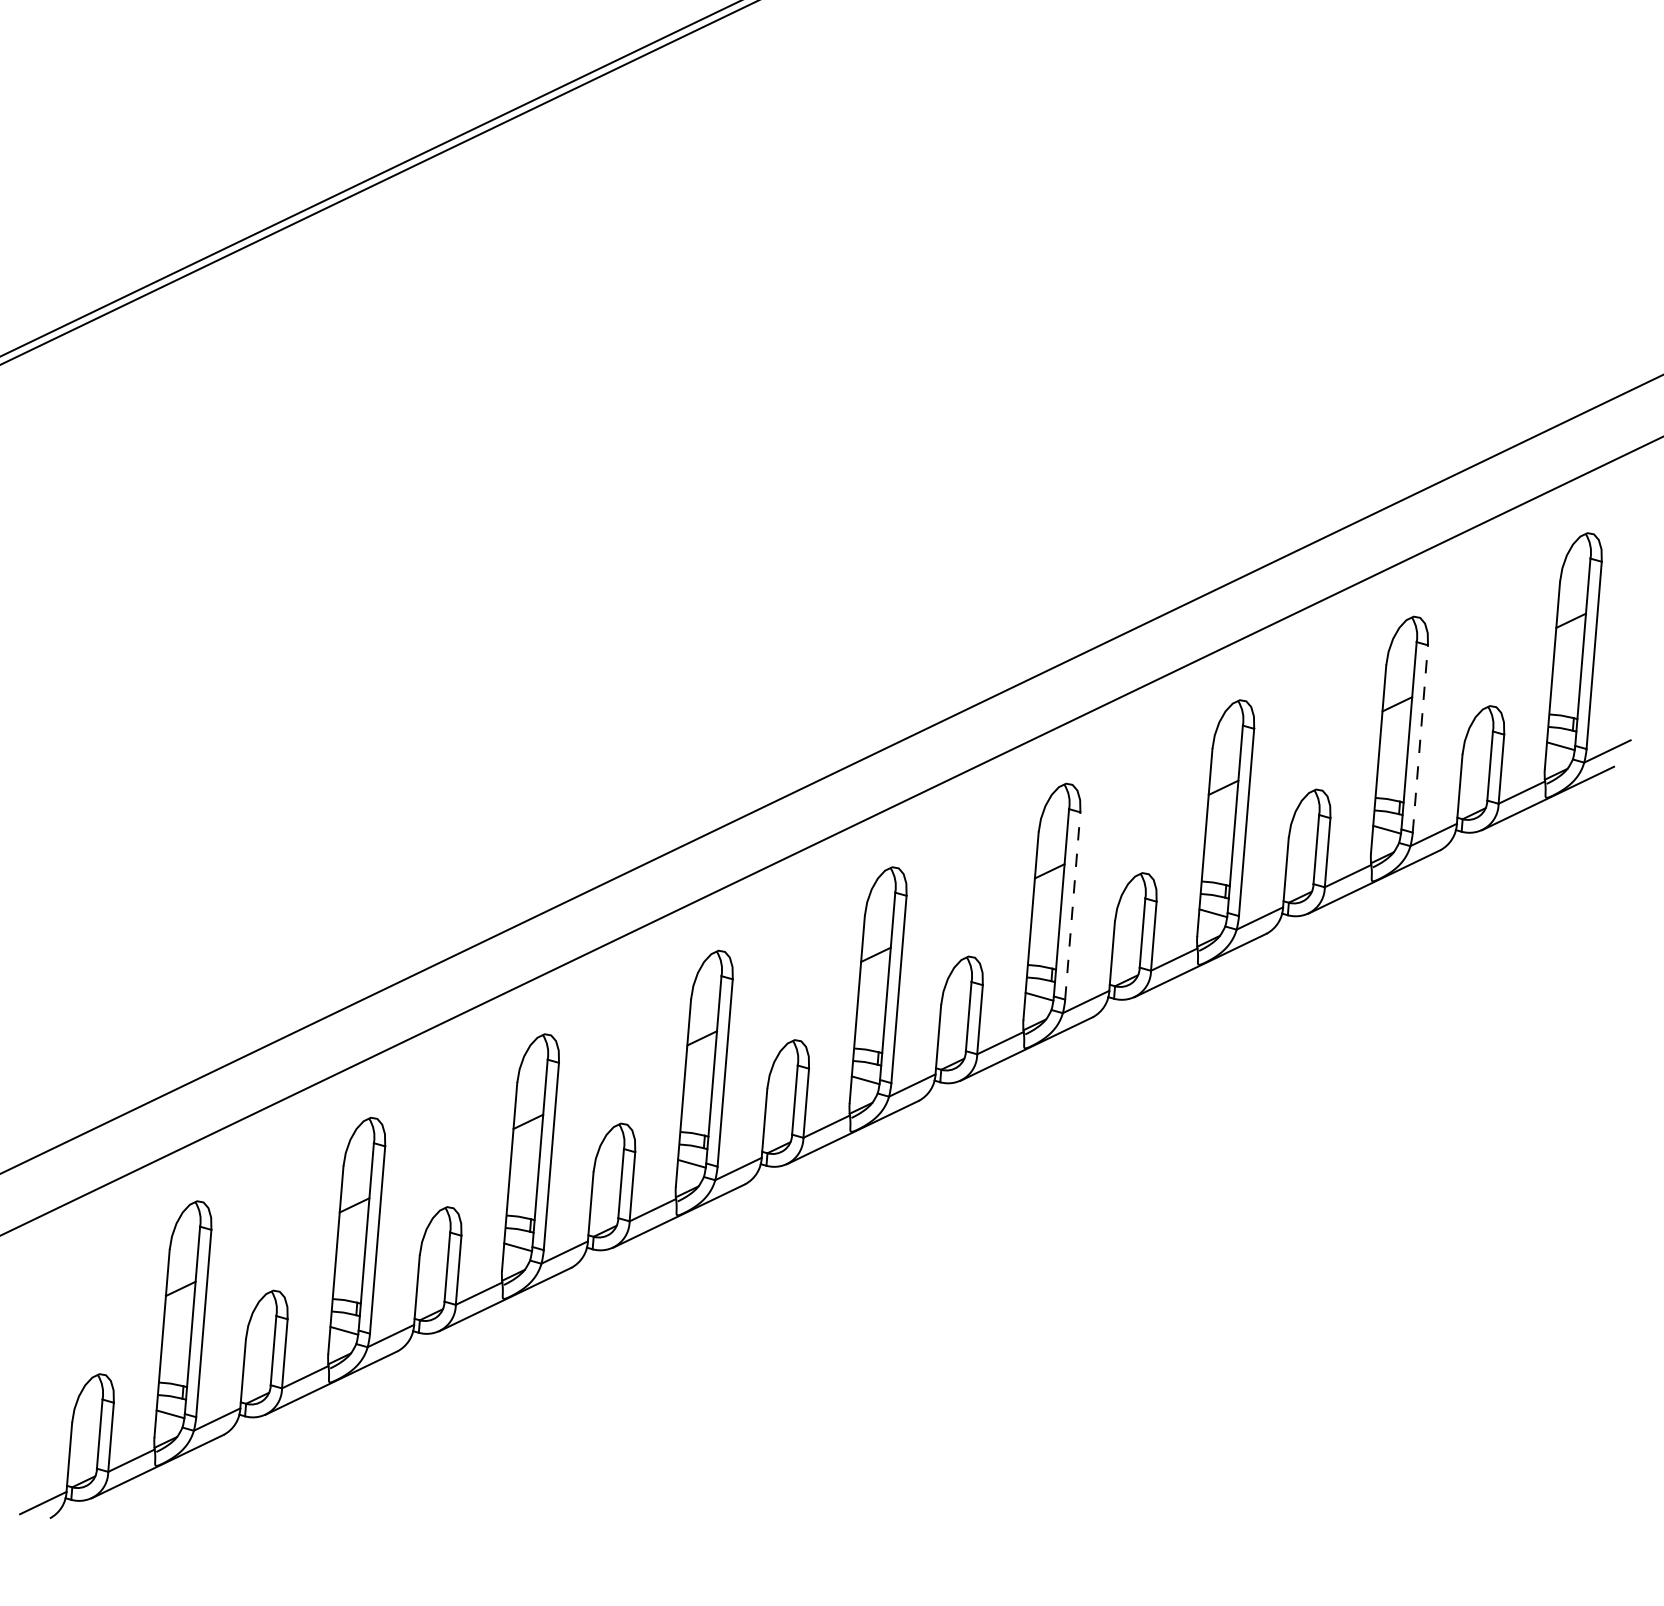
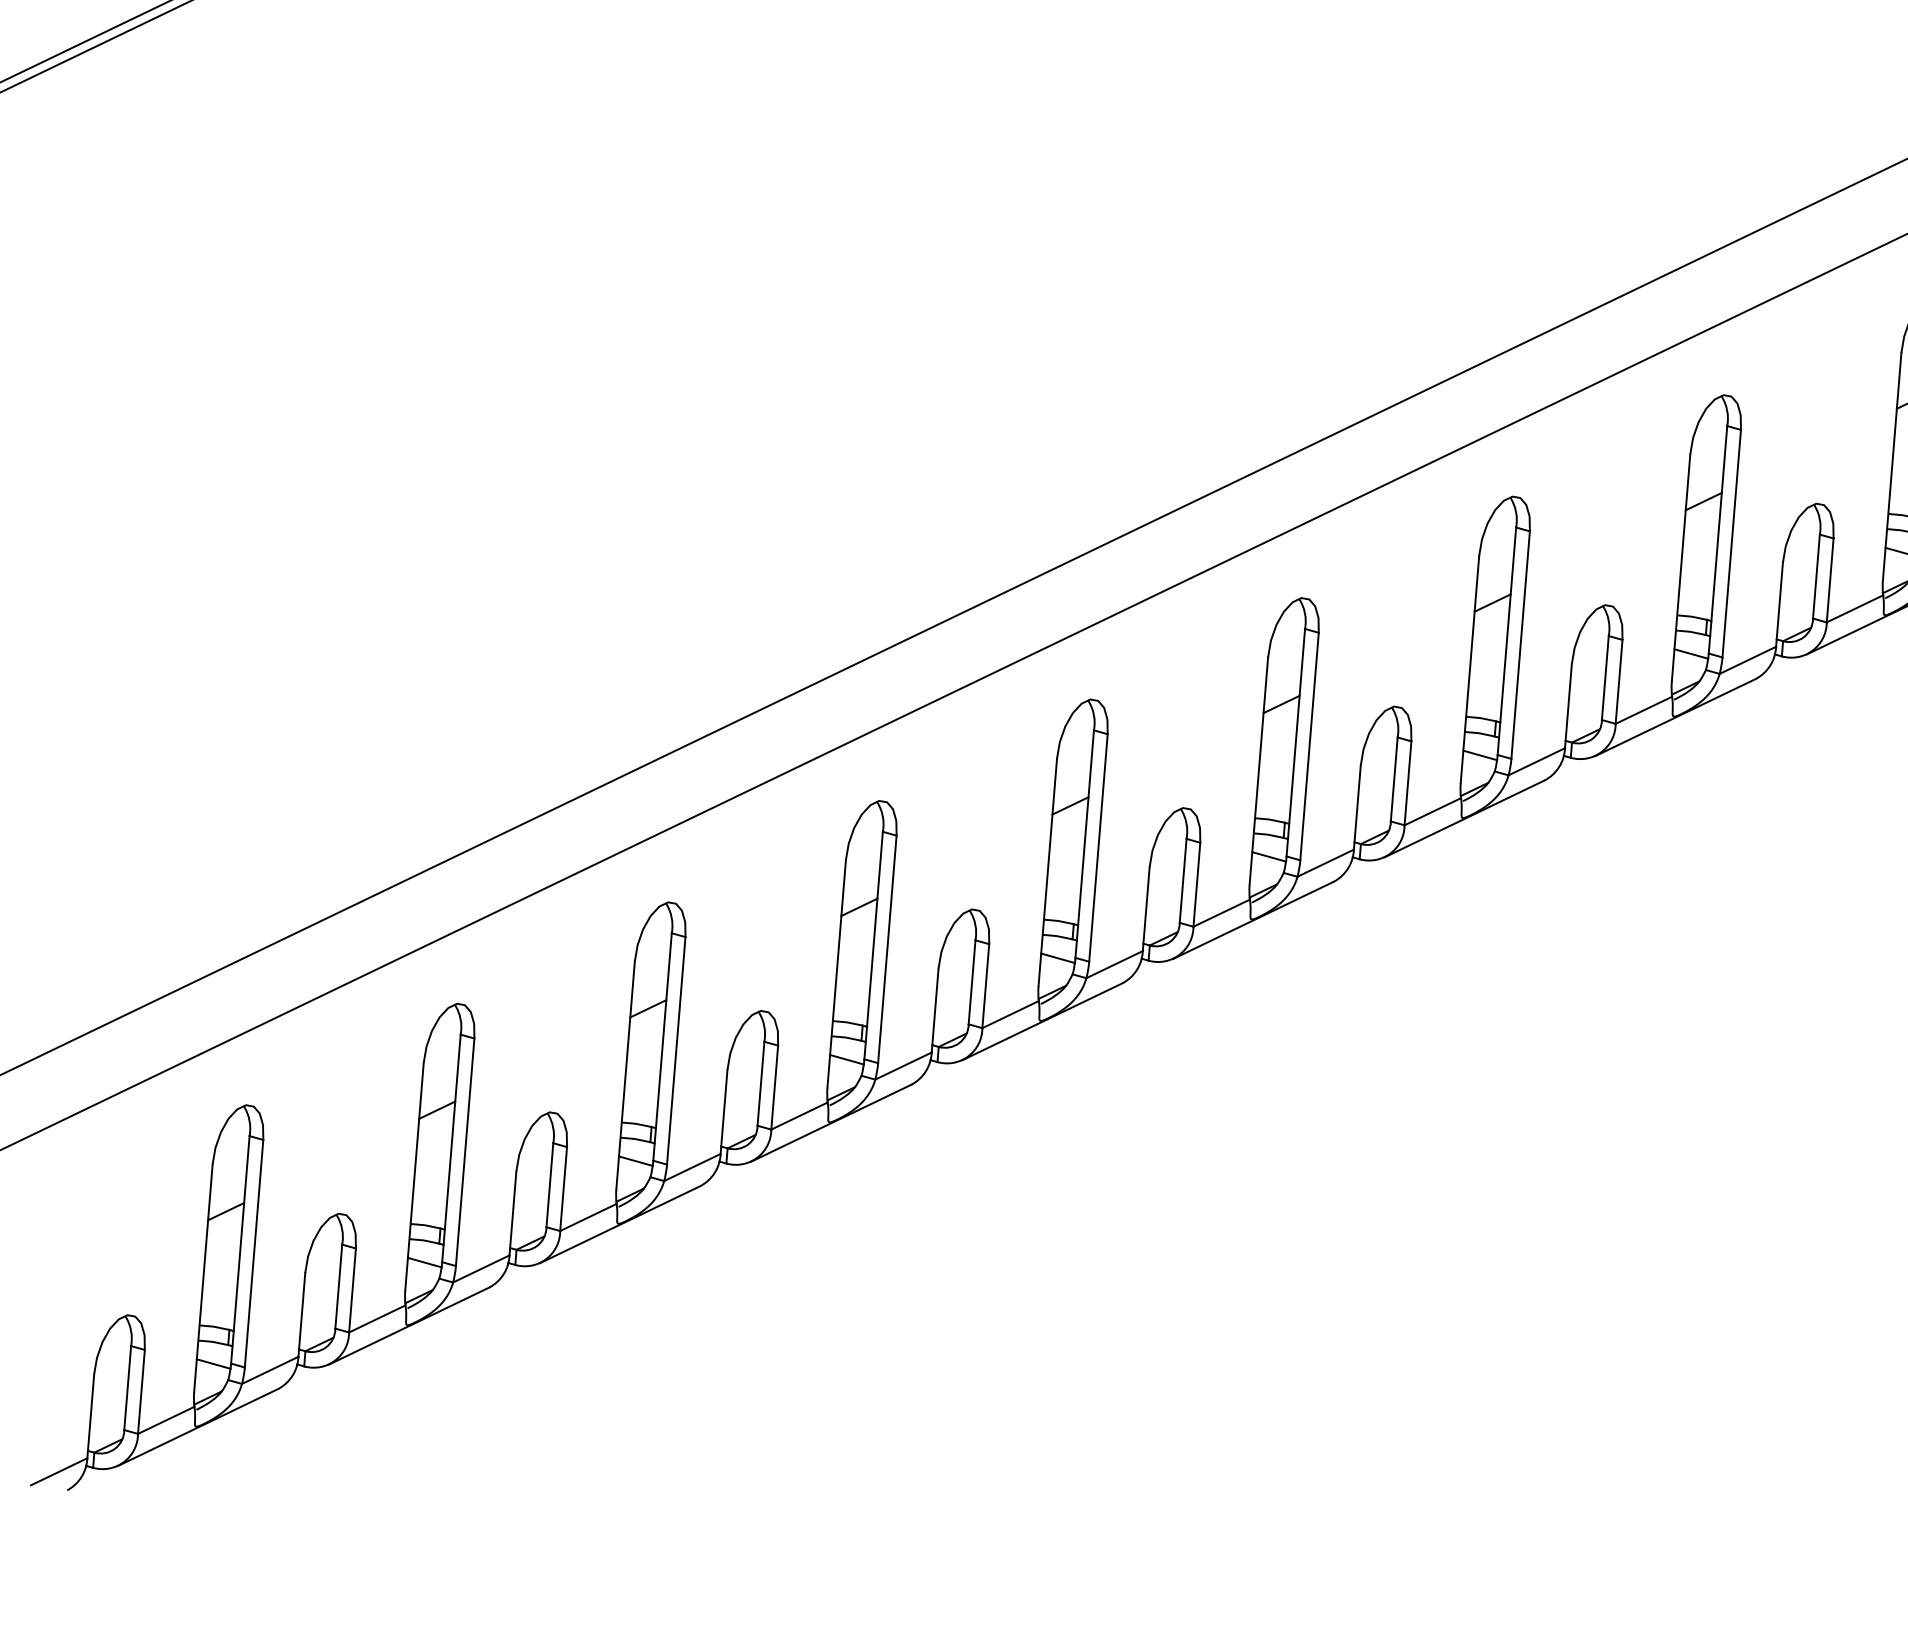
line: (1420, 738) -> (1731, 543), dashed -> solid
line: (1072, 905) -> (1309, 745), dashed -> solid

